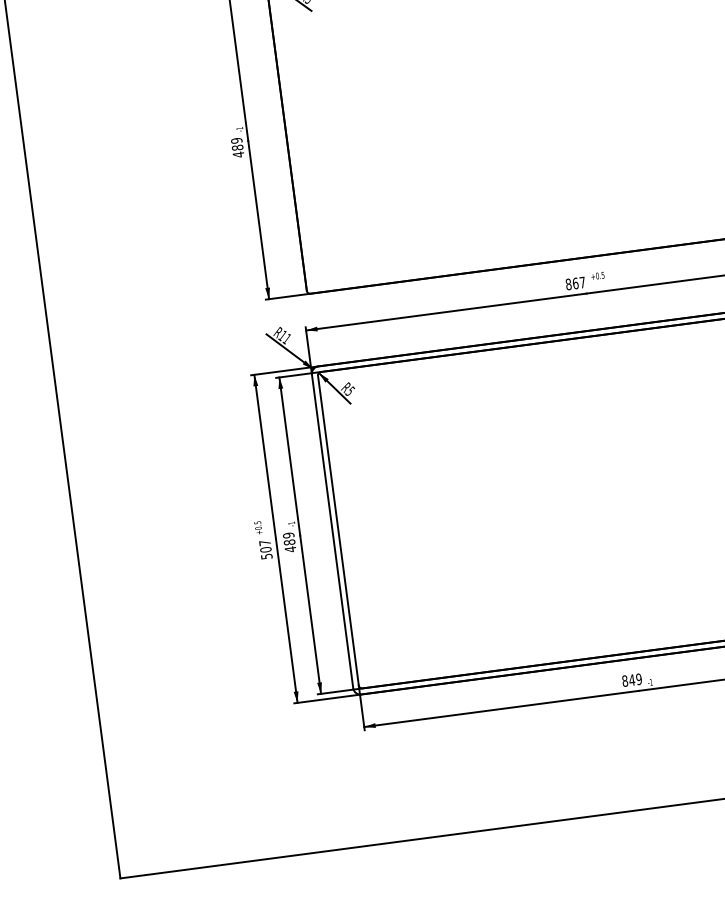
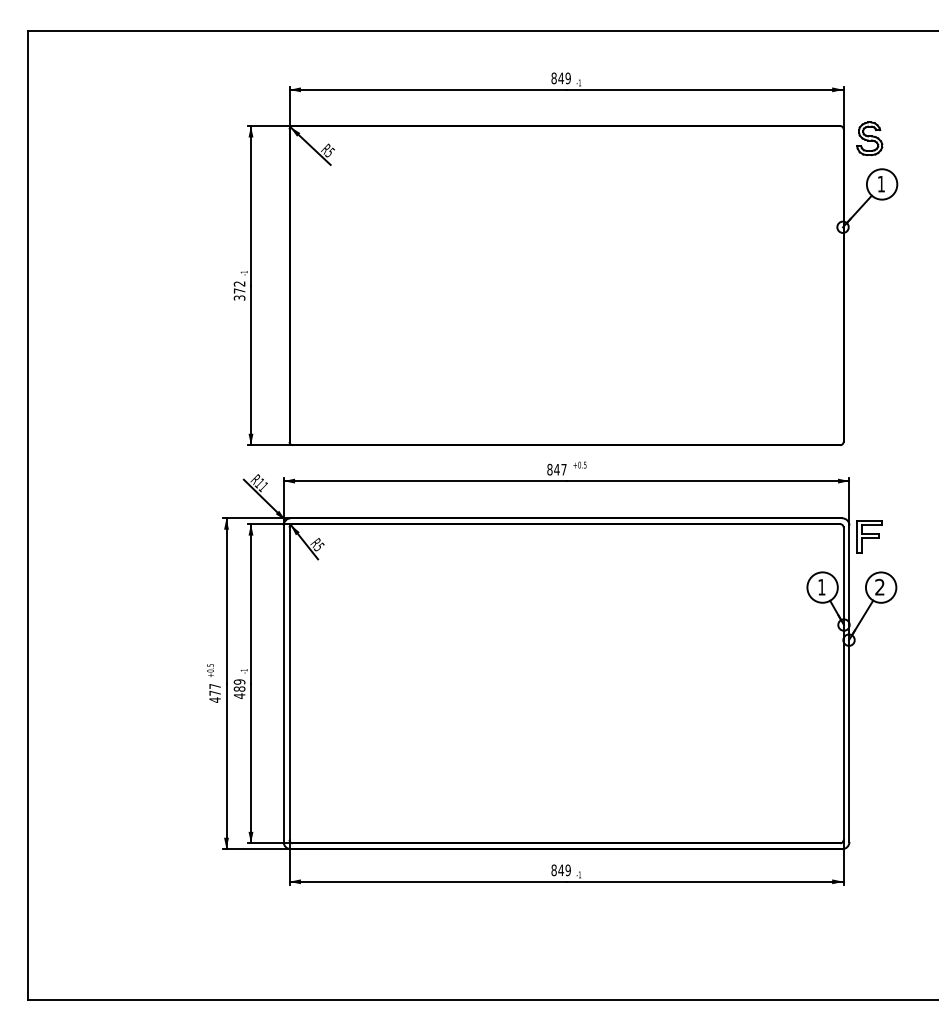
text: (237, 147) -> (239, 290), 489 -> 372
text: (575, 283) -> (556, 469), 867 -> 847
text: (265, 553) -> (214, 696), 507 -> 477

